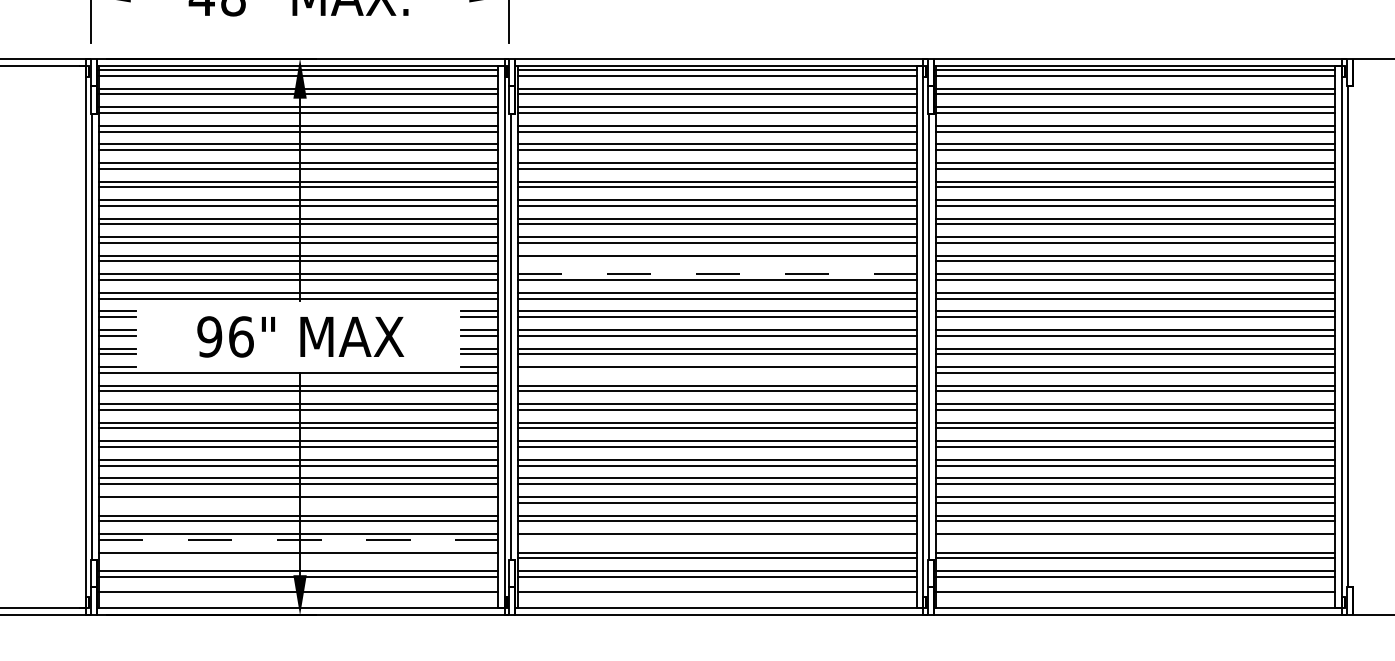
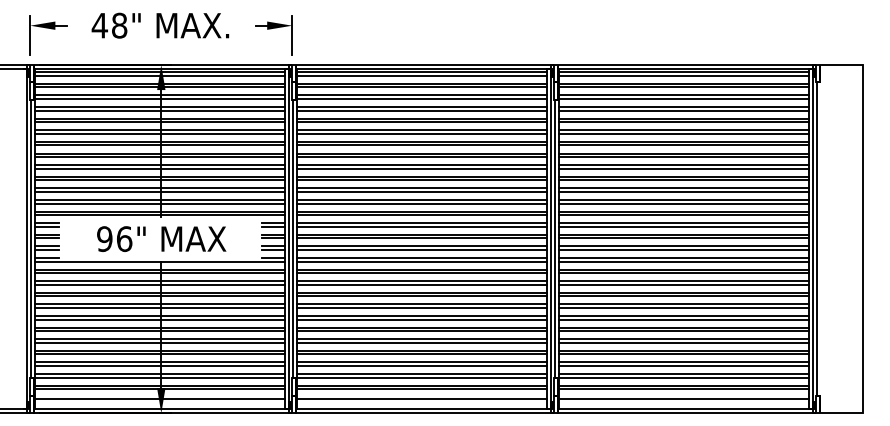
line: (715, 260) -> (421, 191), added
line: (717, 273) -> (422, 199), dashed -> solid
line: (715, 372) -> (421, 261), added
line: (298, 502) -> (160, 342), added
line: (298, 540) -> (160, 366), dashed -> solid
line: (715, 540) -> (421, 366), added
line: (1134, 540) -> (683, 366), added
line: (298, 558) -> (160, 377), added

